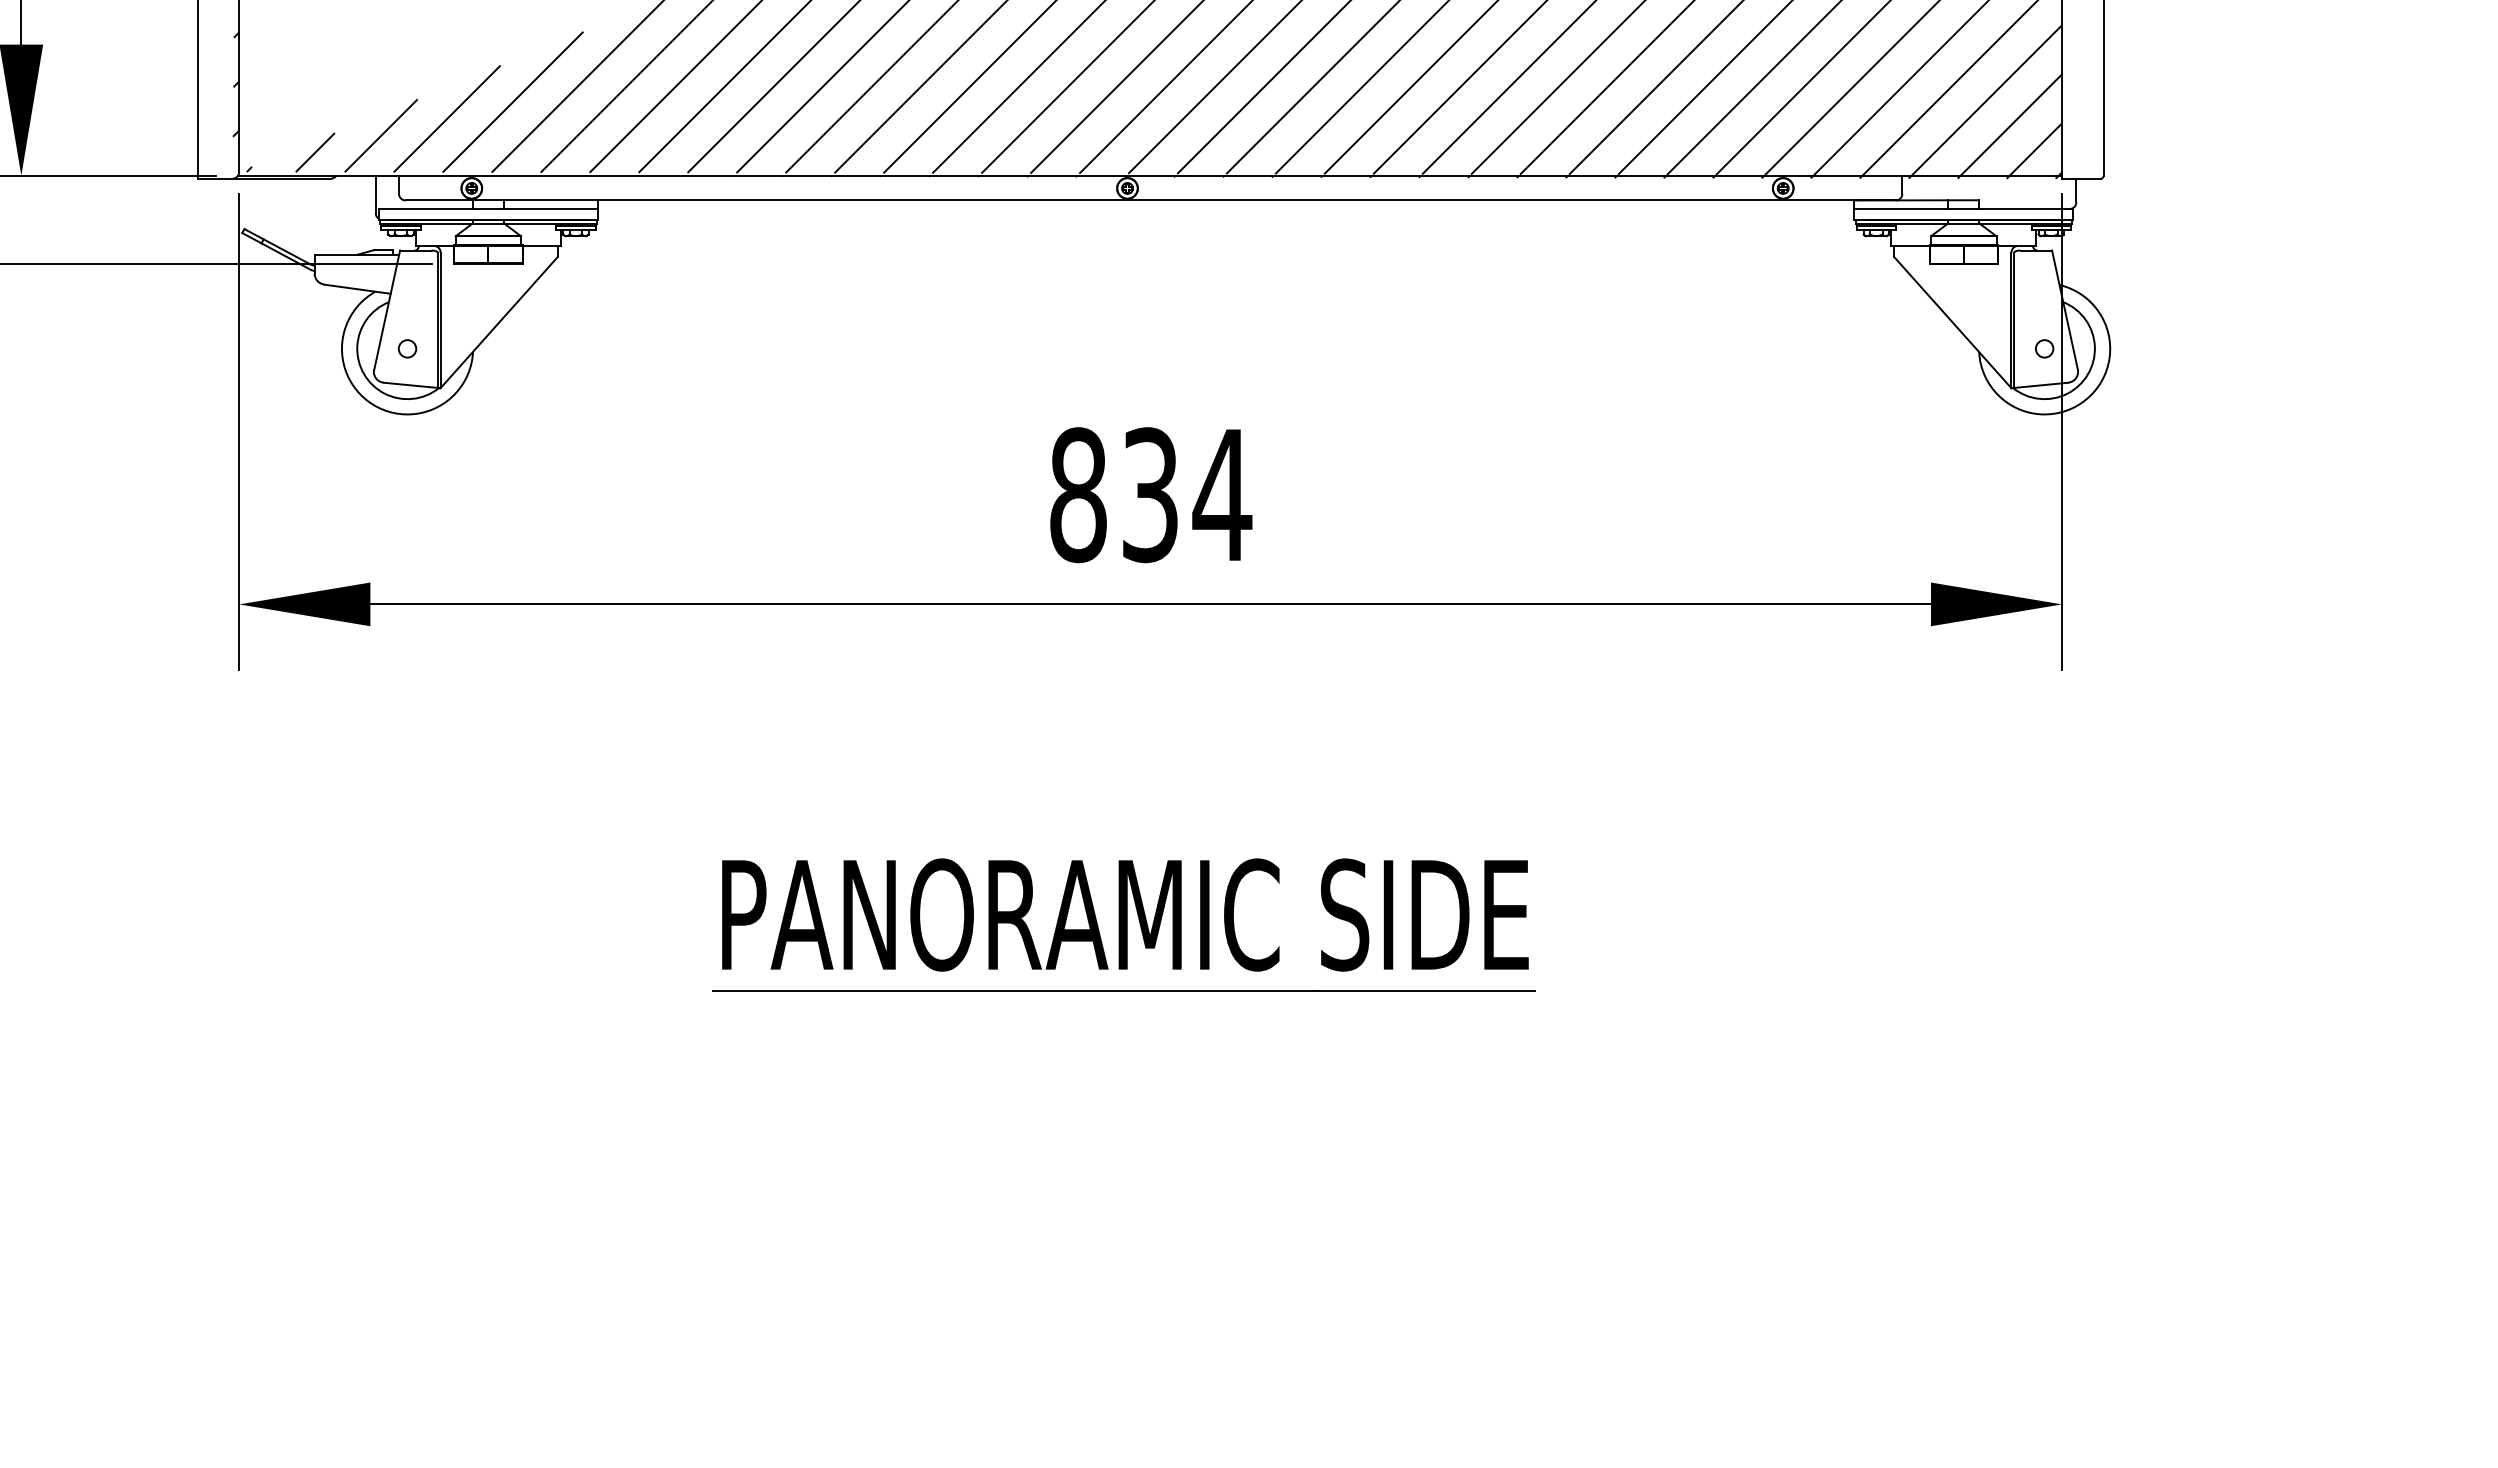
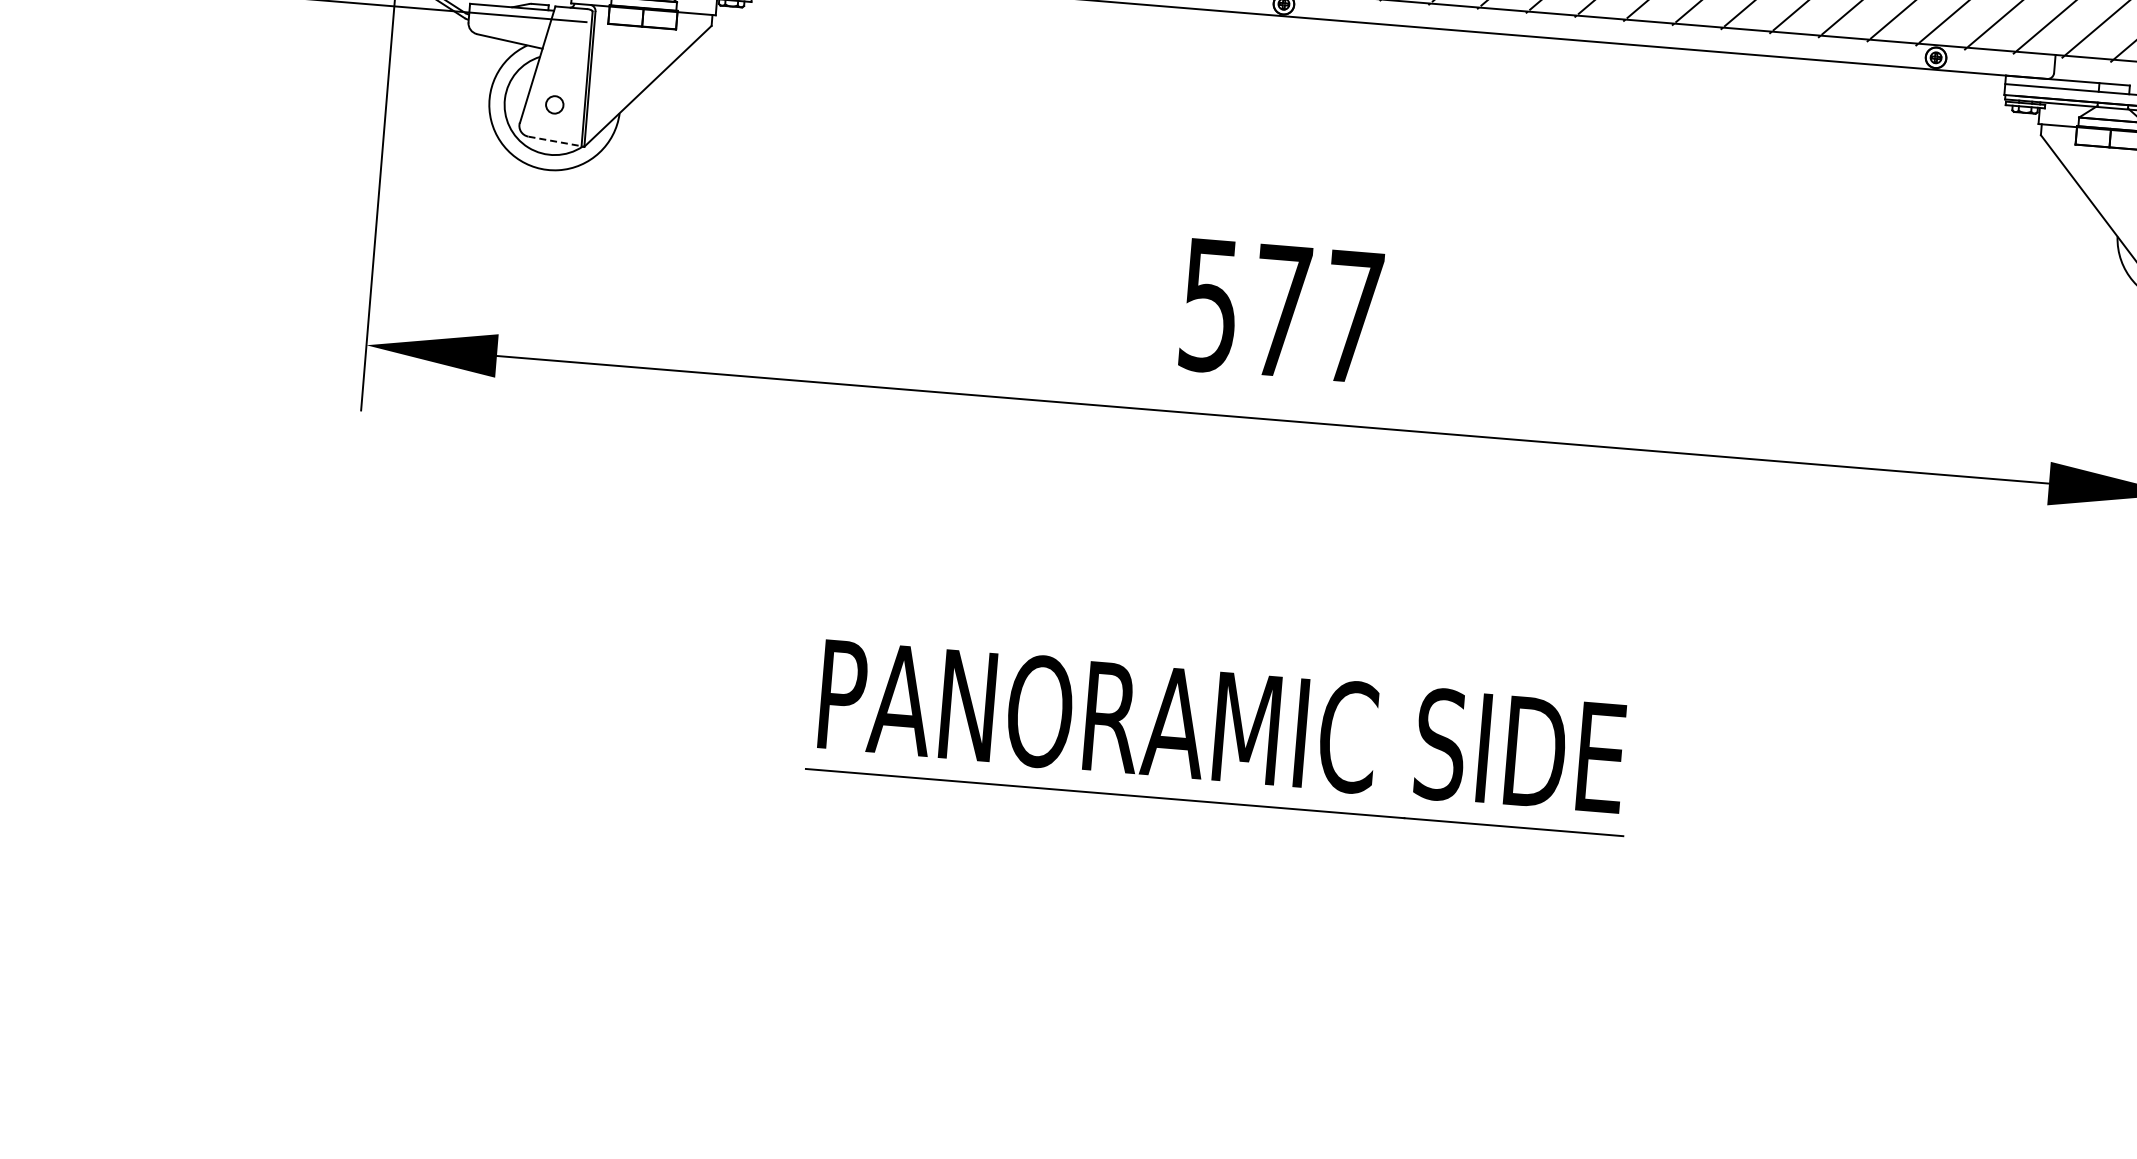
line: (411, 385) -> (555, 141), solid -> dashed
text: (1151, 495) -> (1282, 311), 834 -> 577

